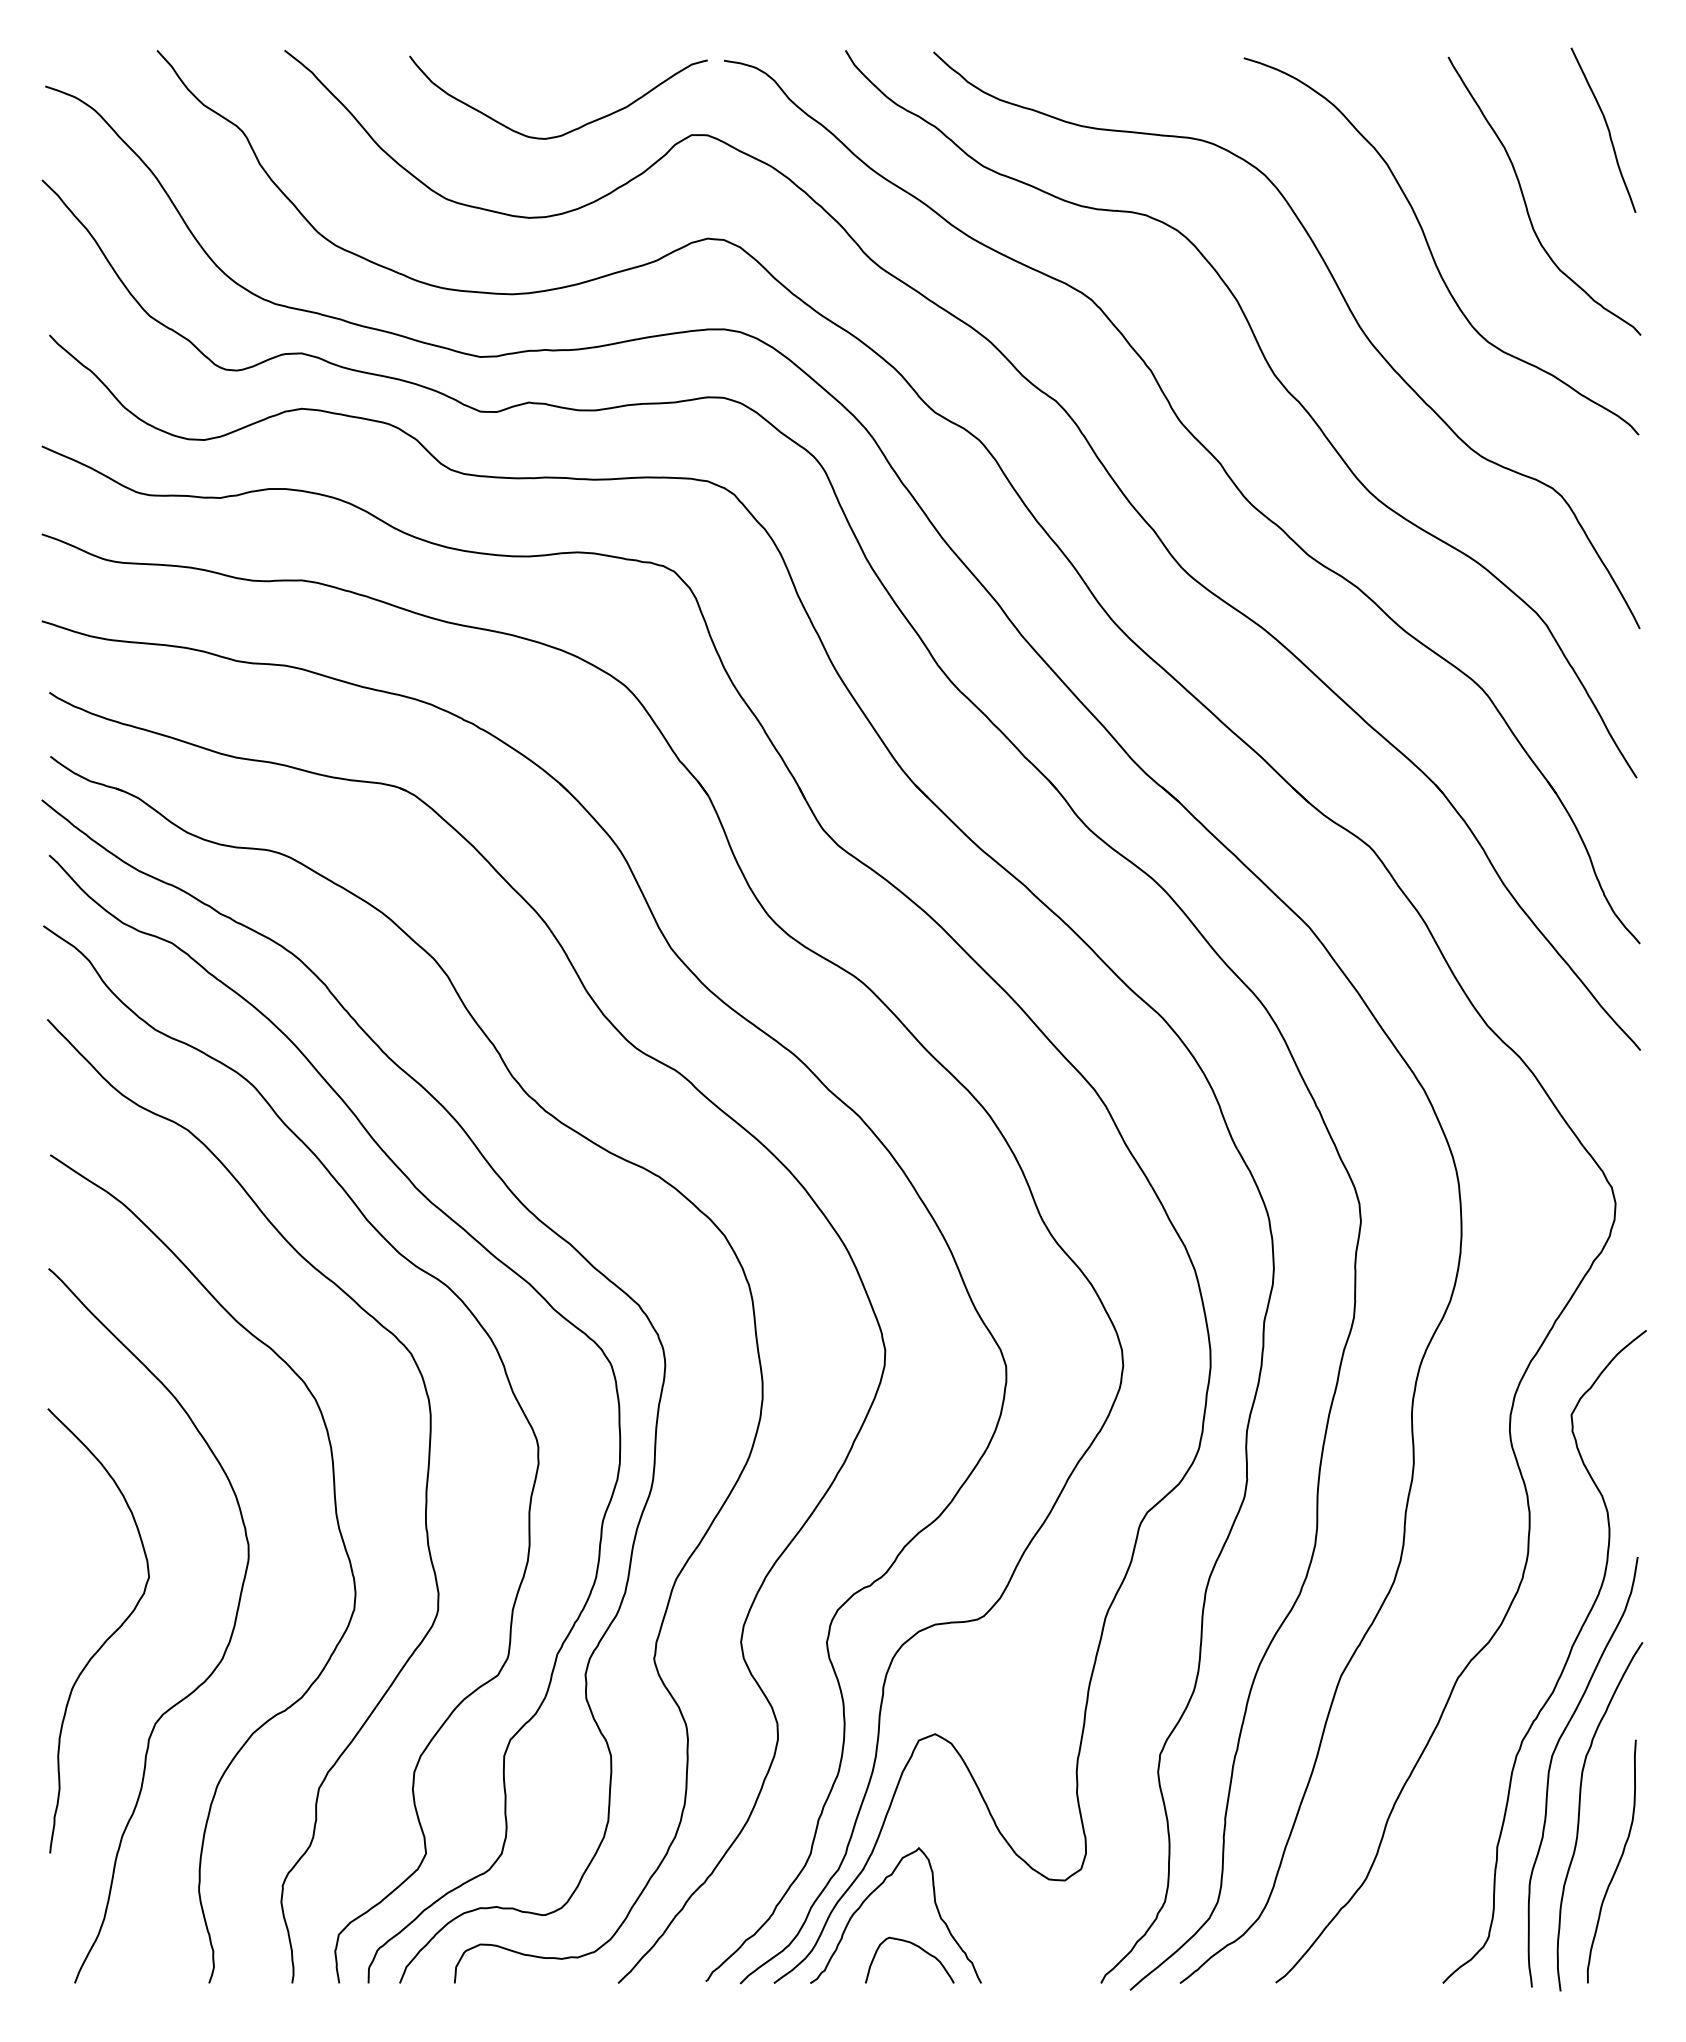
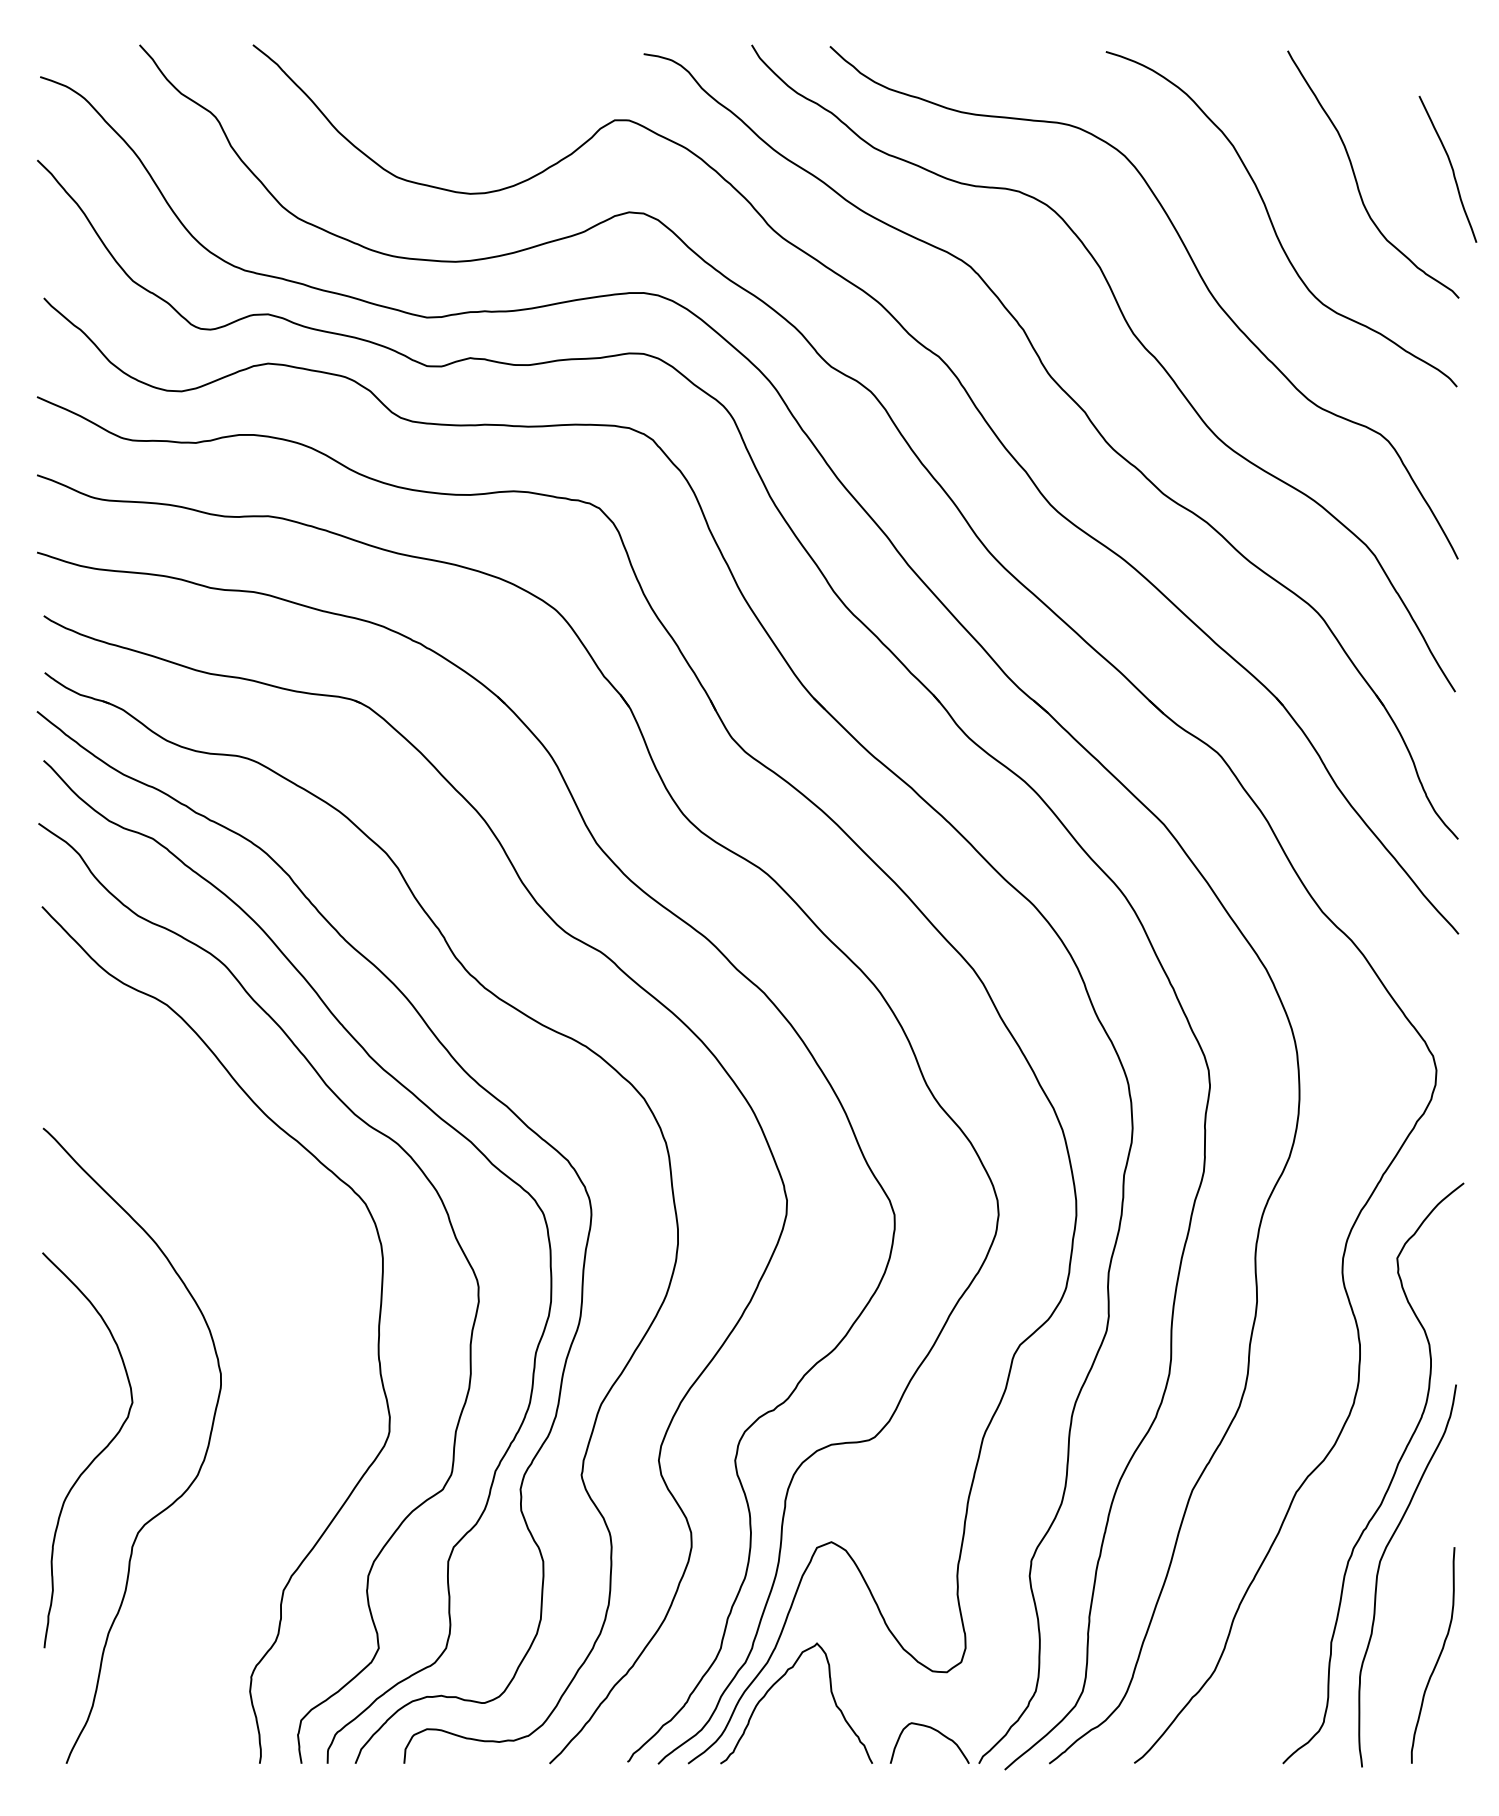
curve: (1606, 127) -> (1450, 166), moved
curve: (572, 129) -> (508, 115), removed
curve: (338, 1530) -> (300, 1361), removed
curve: (1580, 1810) -> (1405, 1610), removed
curve: (915, 1946) -> (934, 1730), moved

